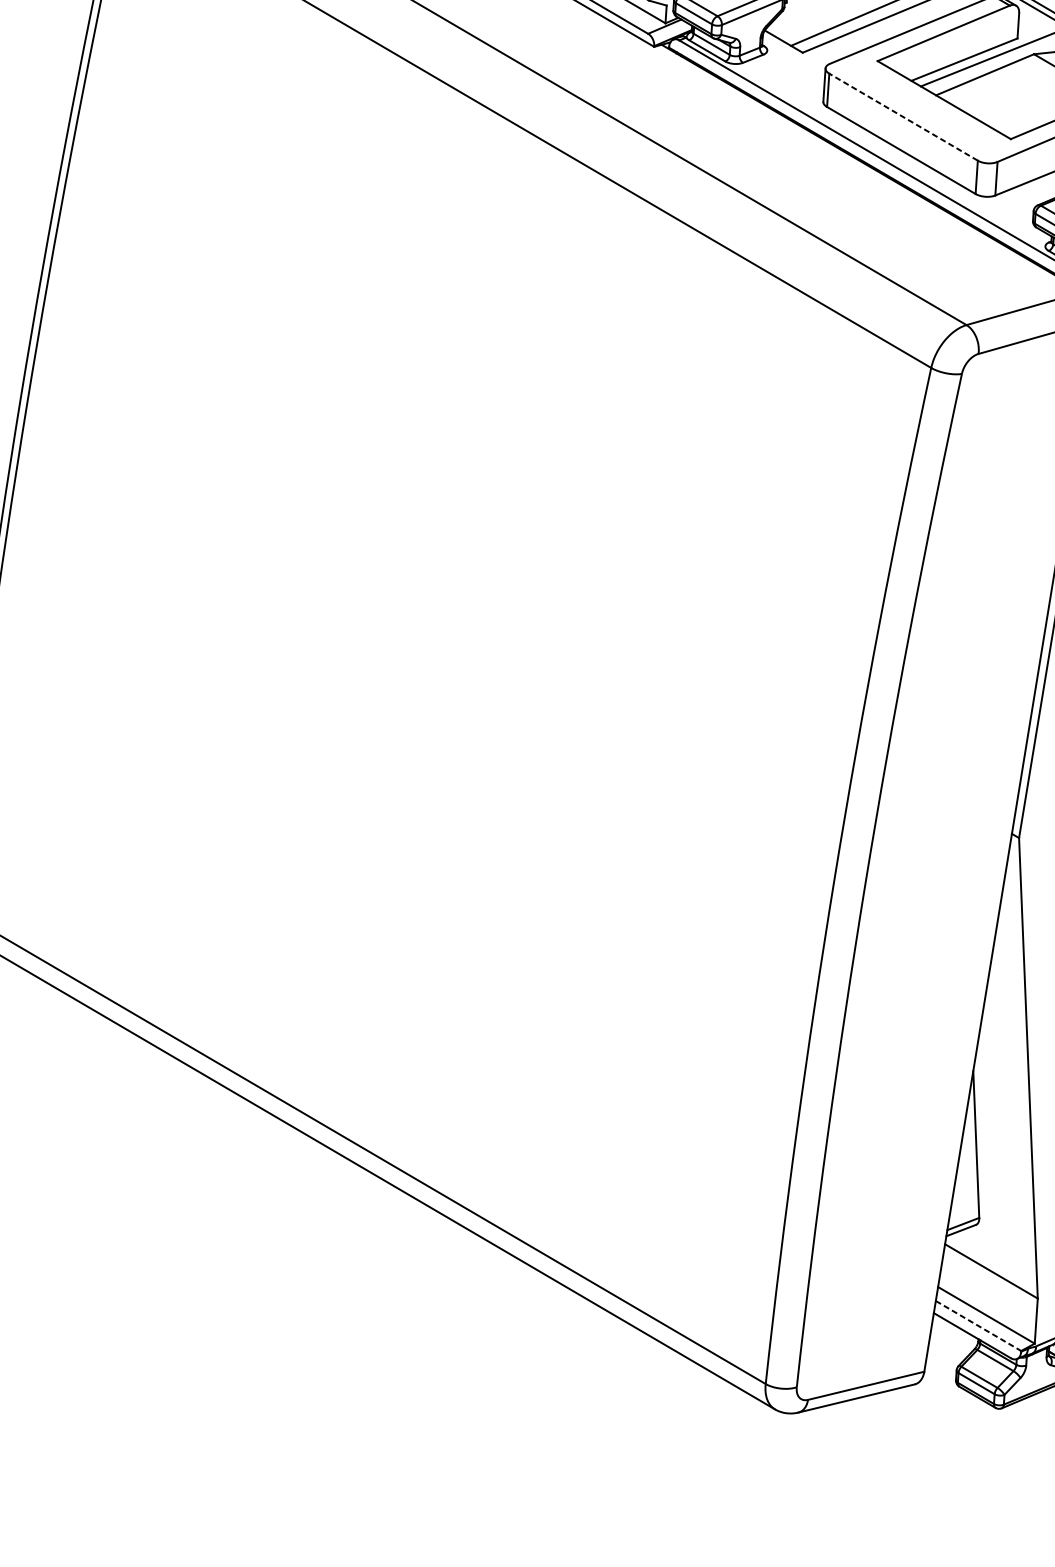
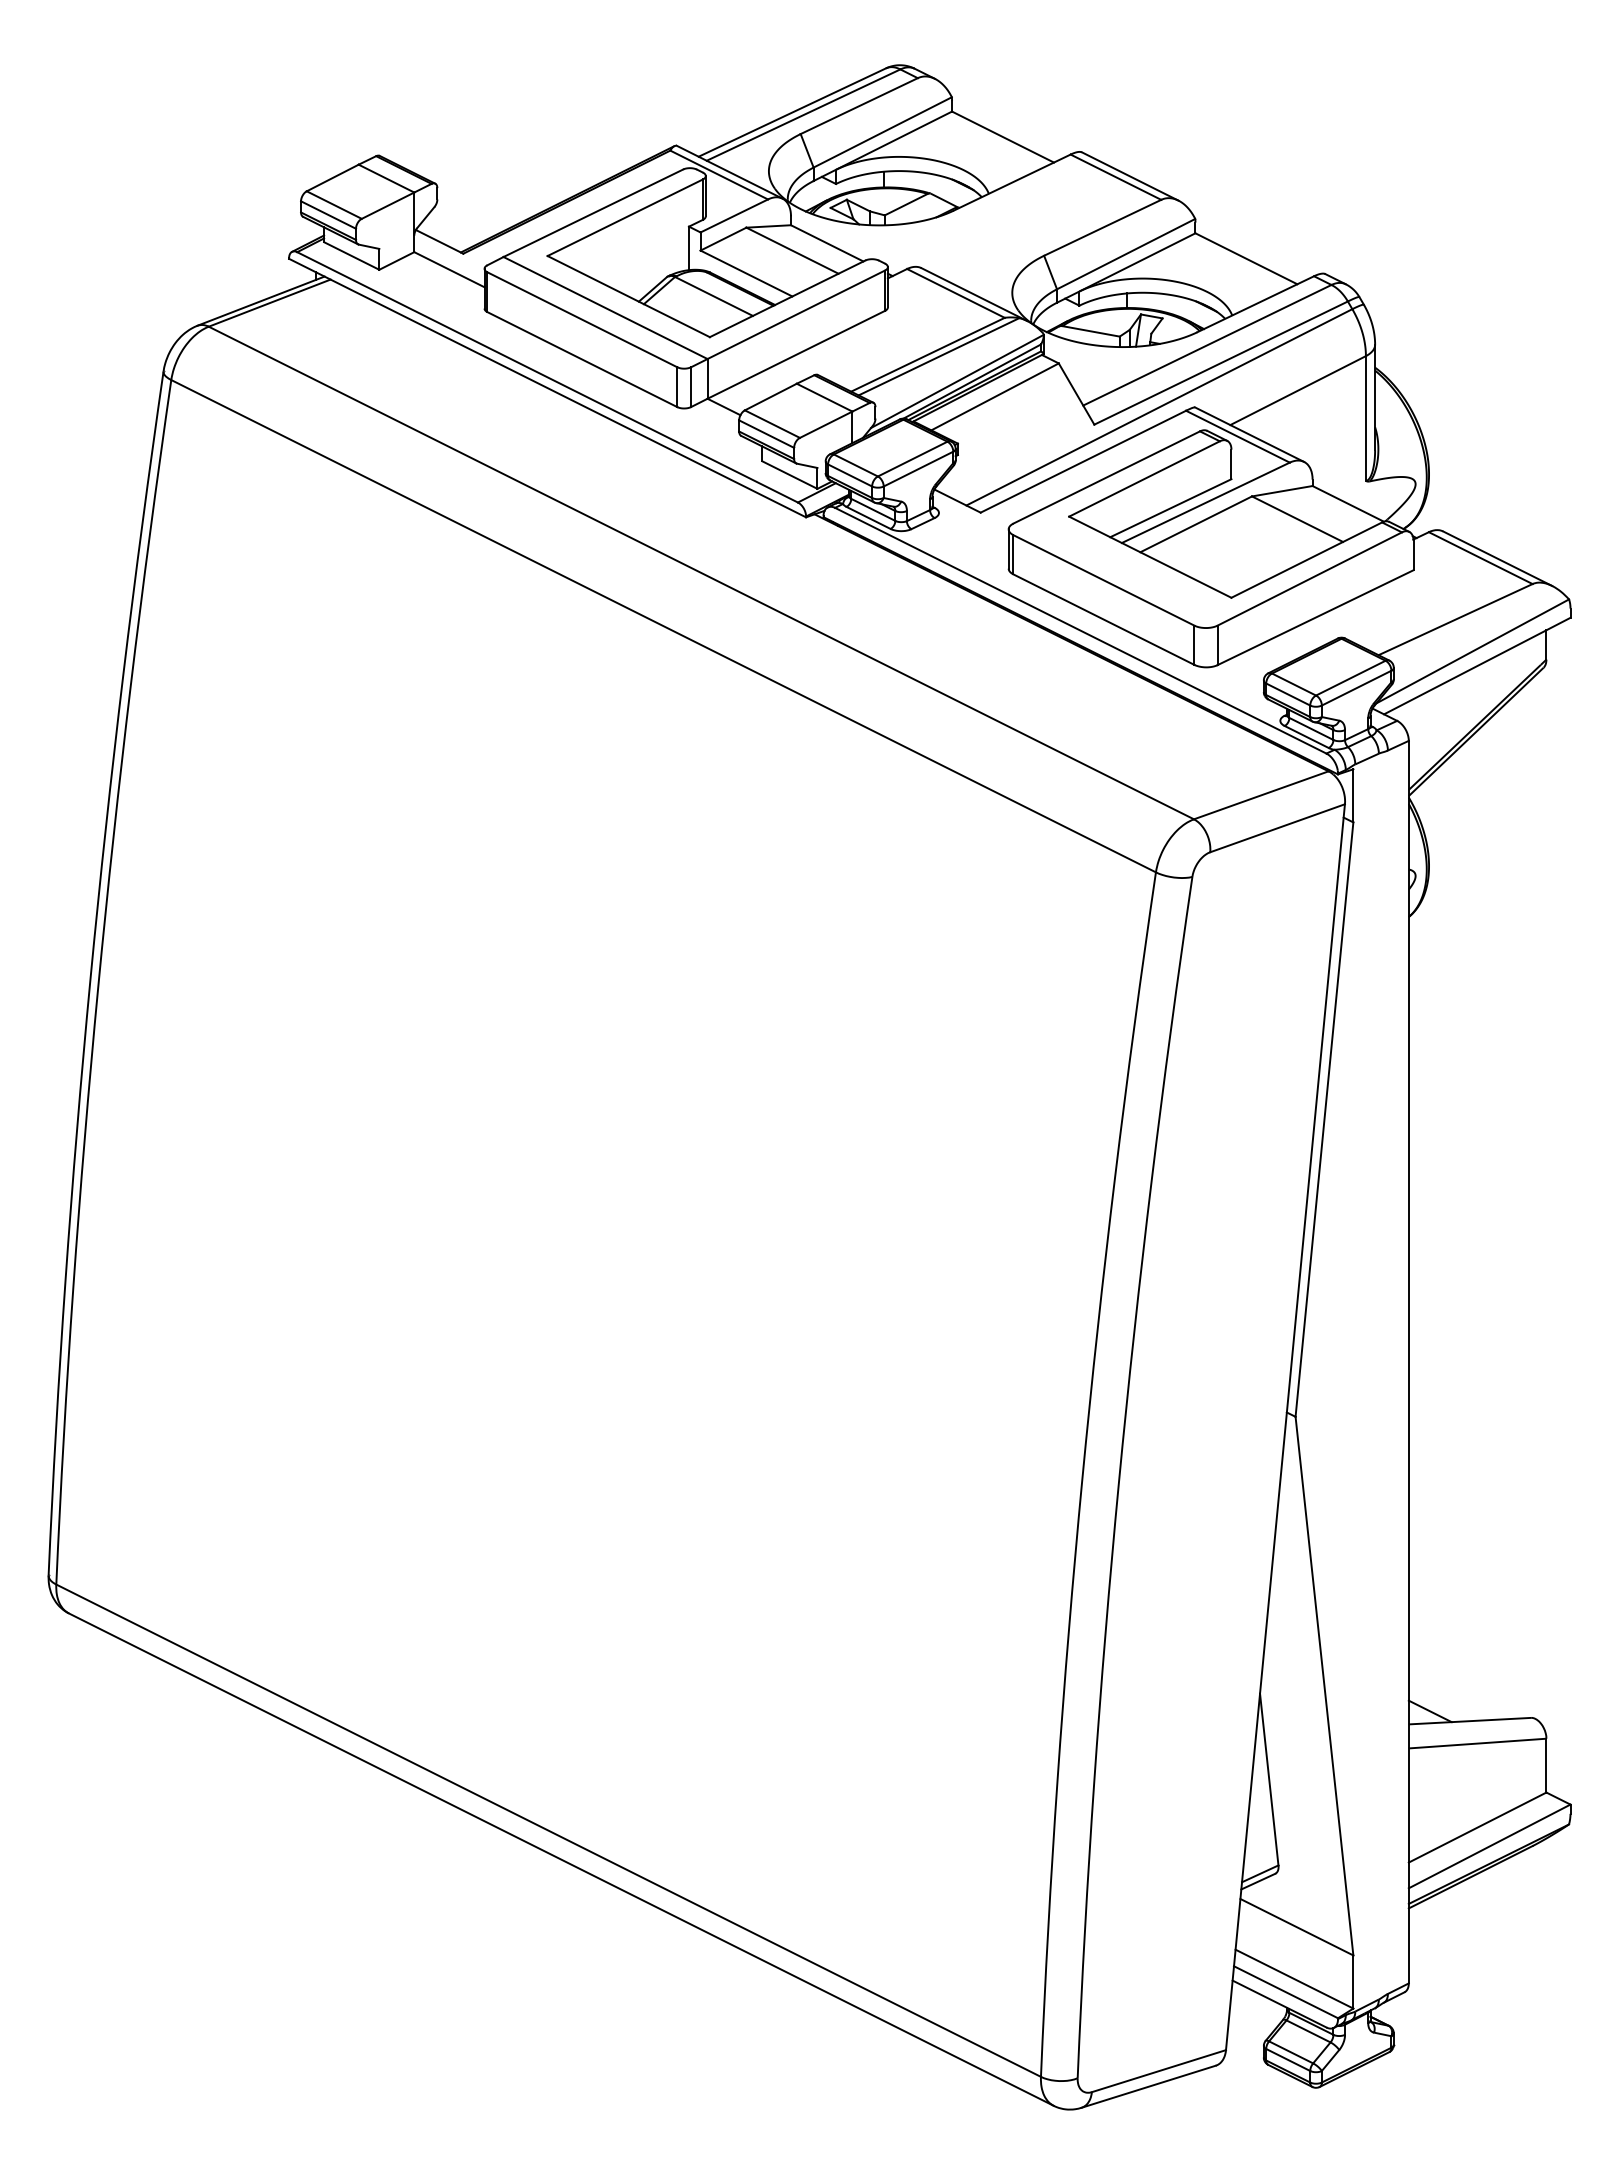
line: (903, 117) -> (1103, 580), dashed -> solid
line: (978, 1326) -> (1286, 1992), dashed -> solid

